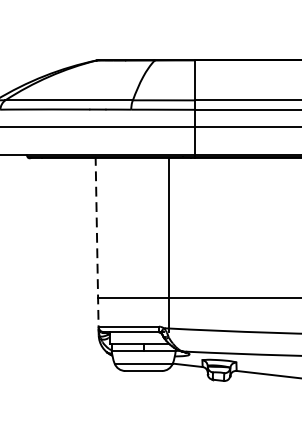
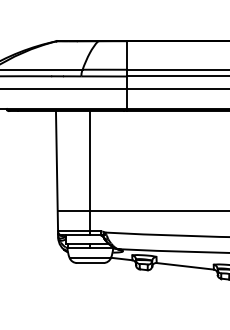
line: (97, 245) -> (57, 173), dashed -> solid
line: (169, 245) -> (90, 173), moved

